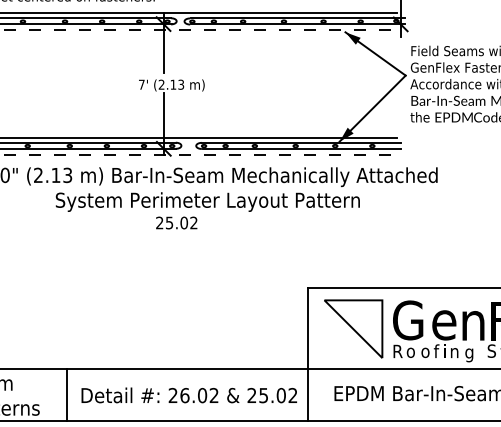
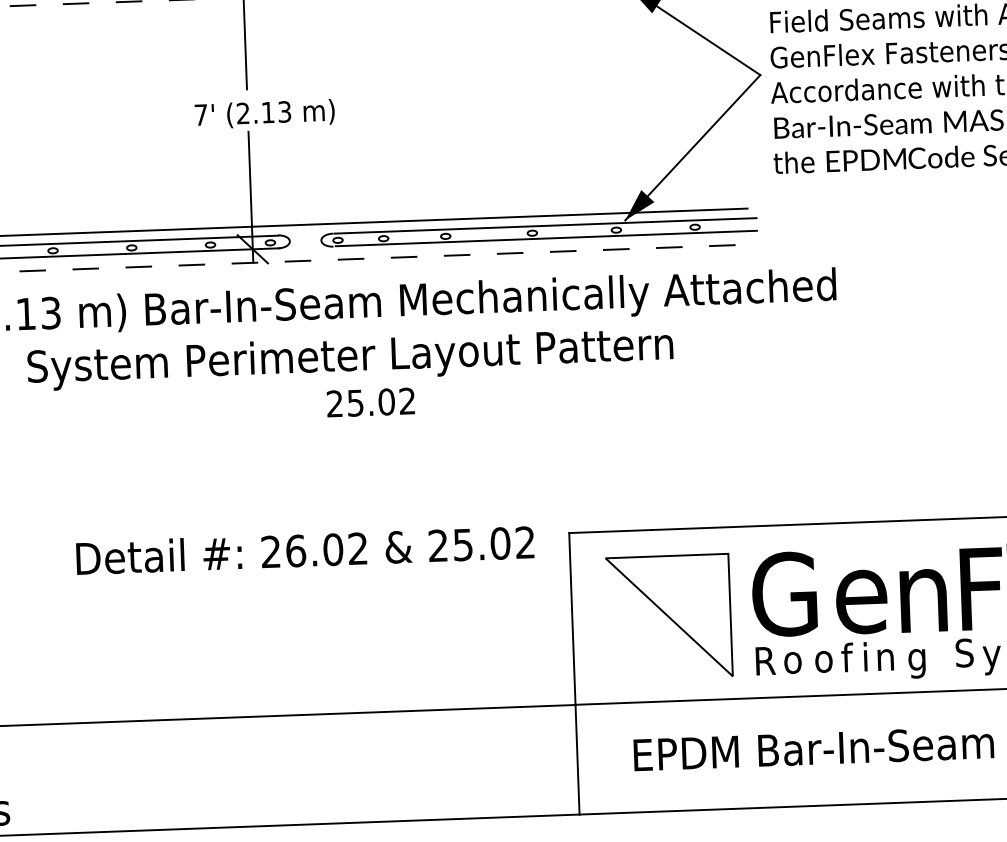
text: (176, 222) -> (370, 401), moved
line: (66, 394) -> (65, 778), removed
text: (188, 395) -> (303, 550), moved

